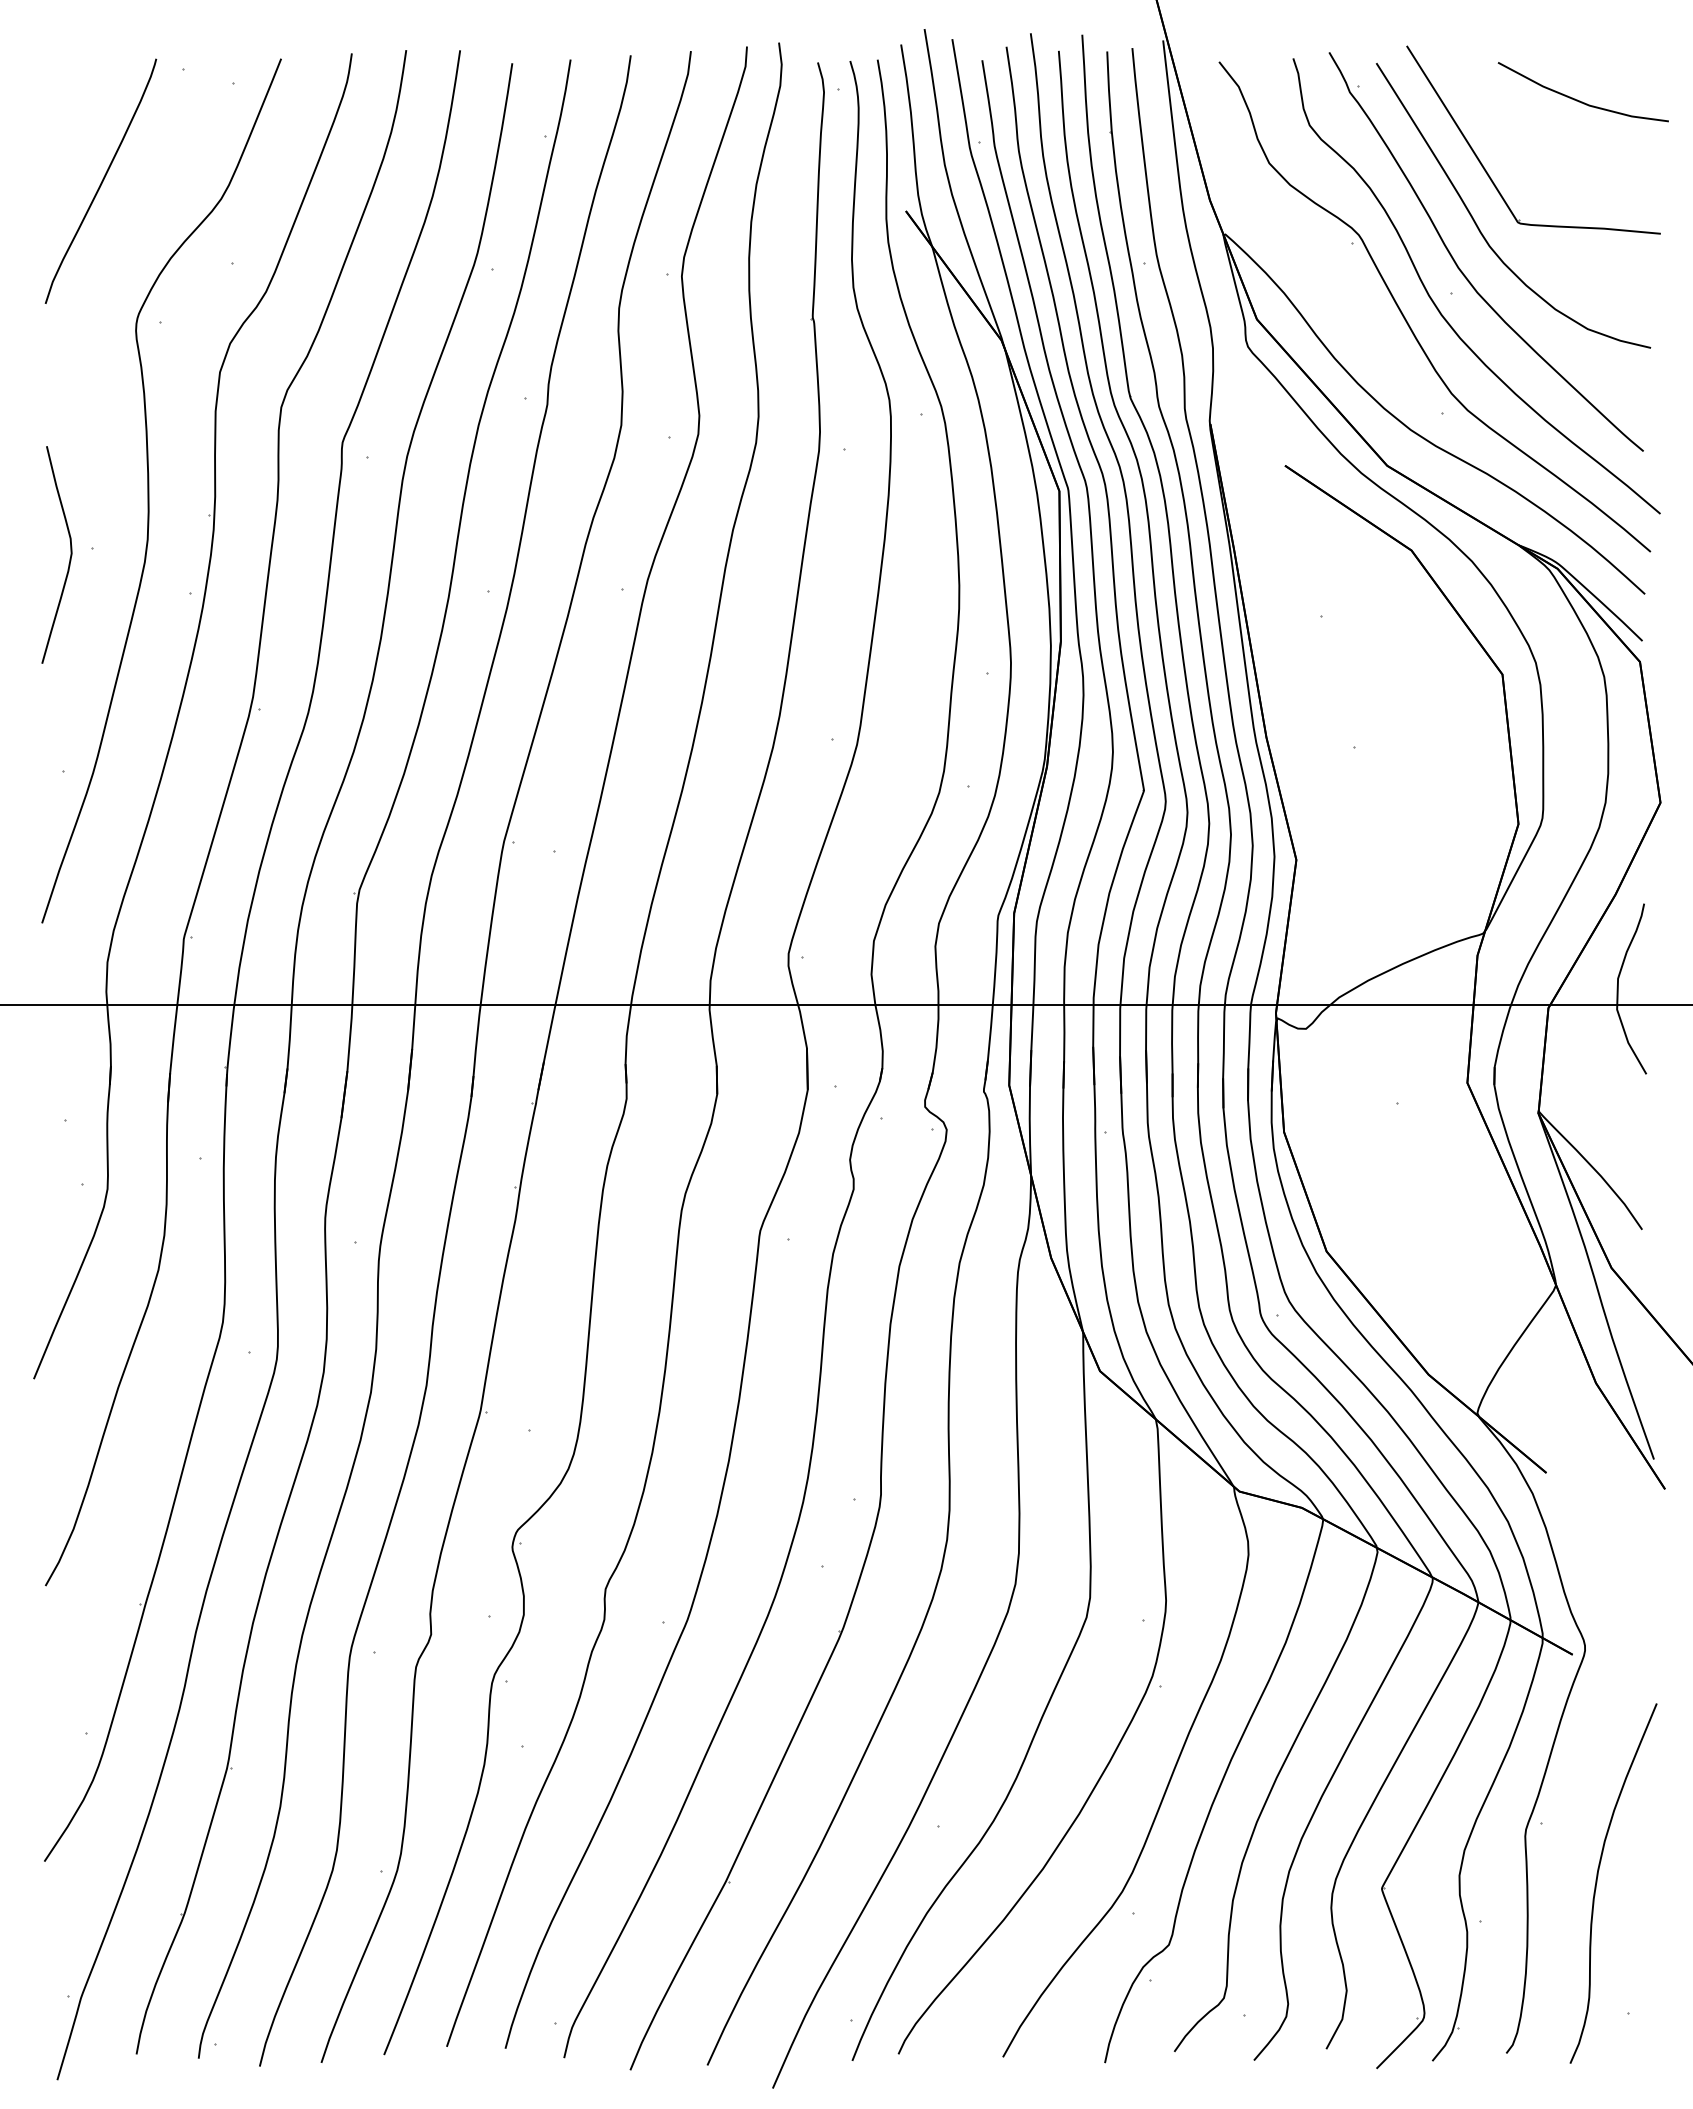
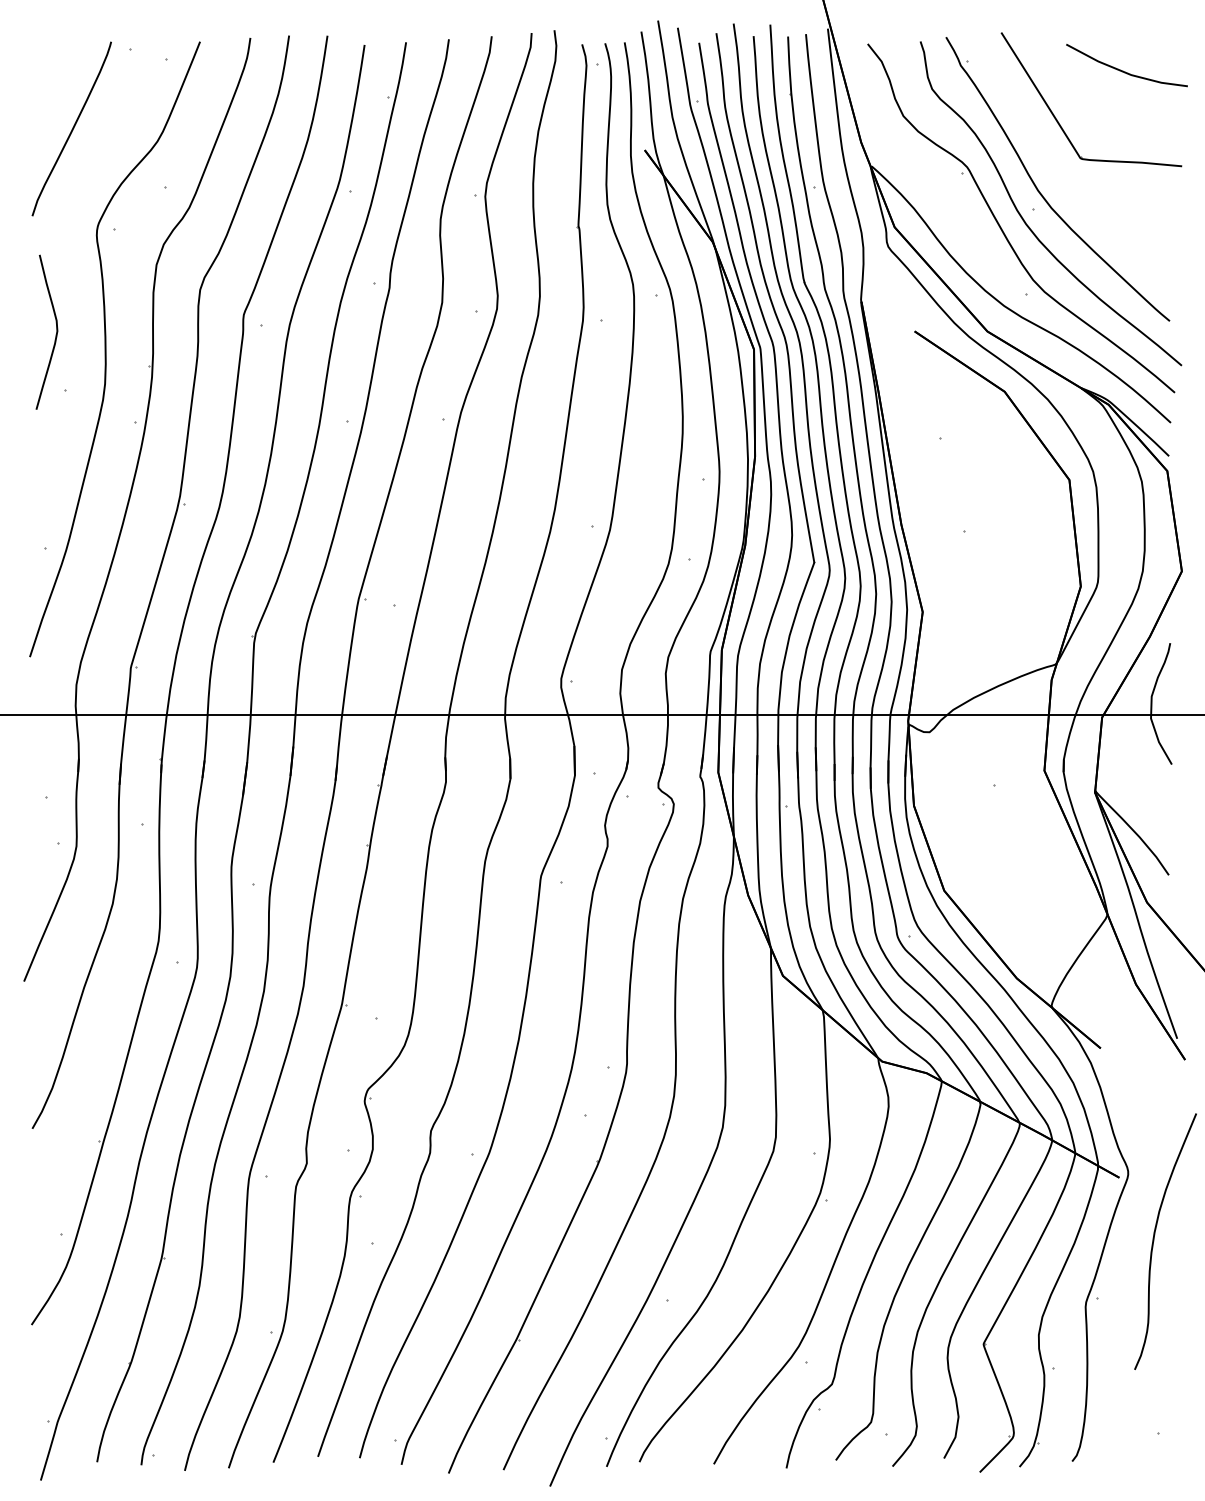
curve: (1477, 224) -> (1051, 159), removed
curve: (69, 558) -> (55, 334), moved
curve: (1597, 1883) -> (1154, 1241), moved

